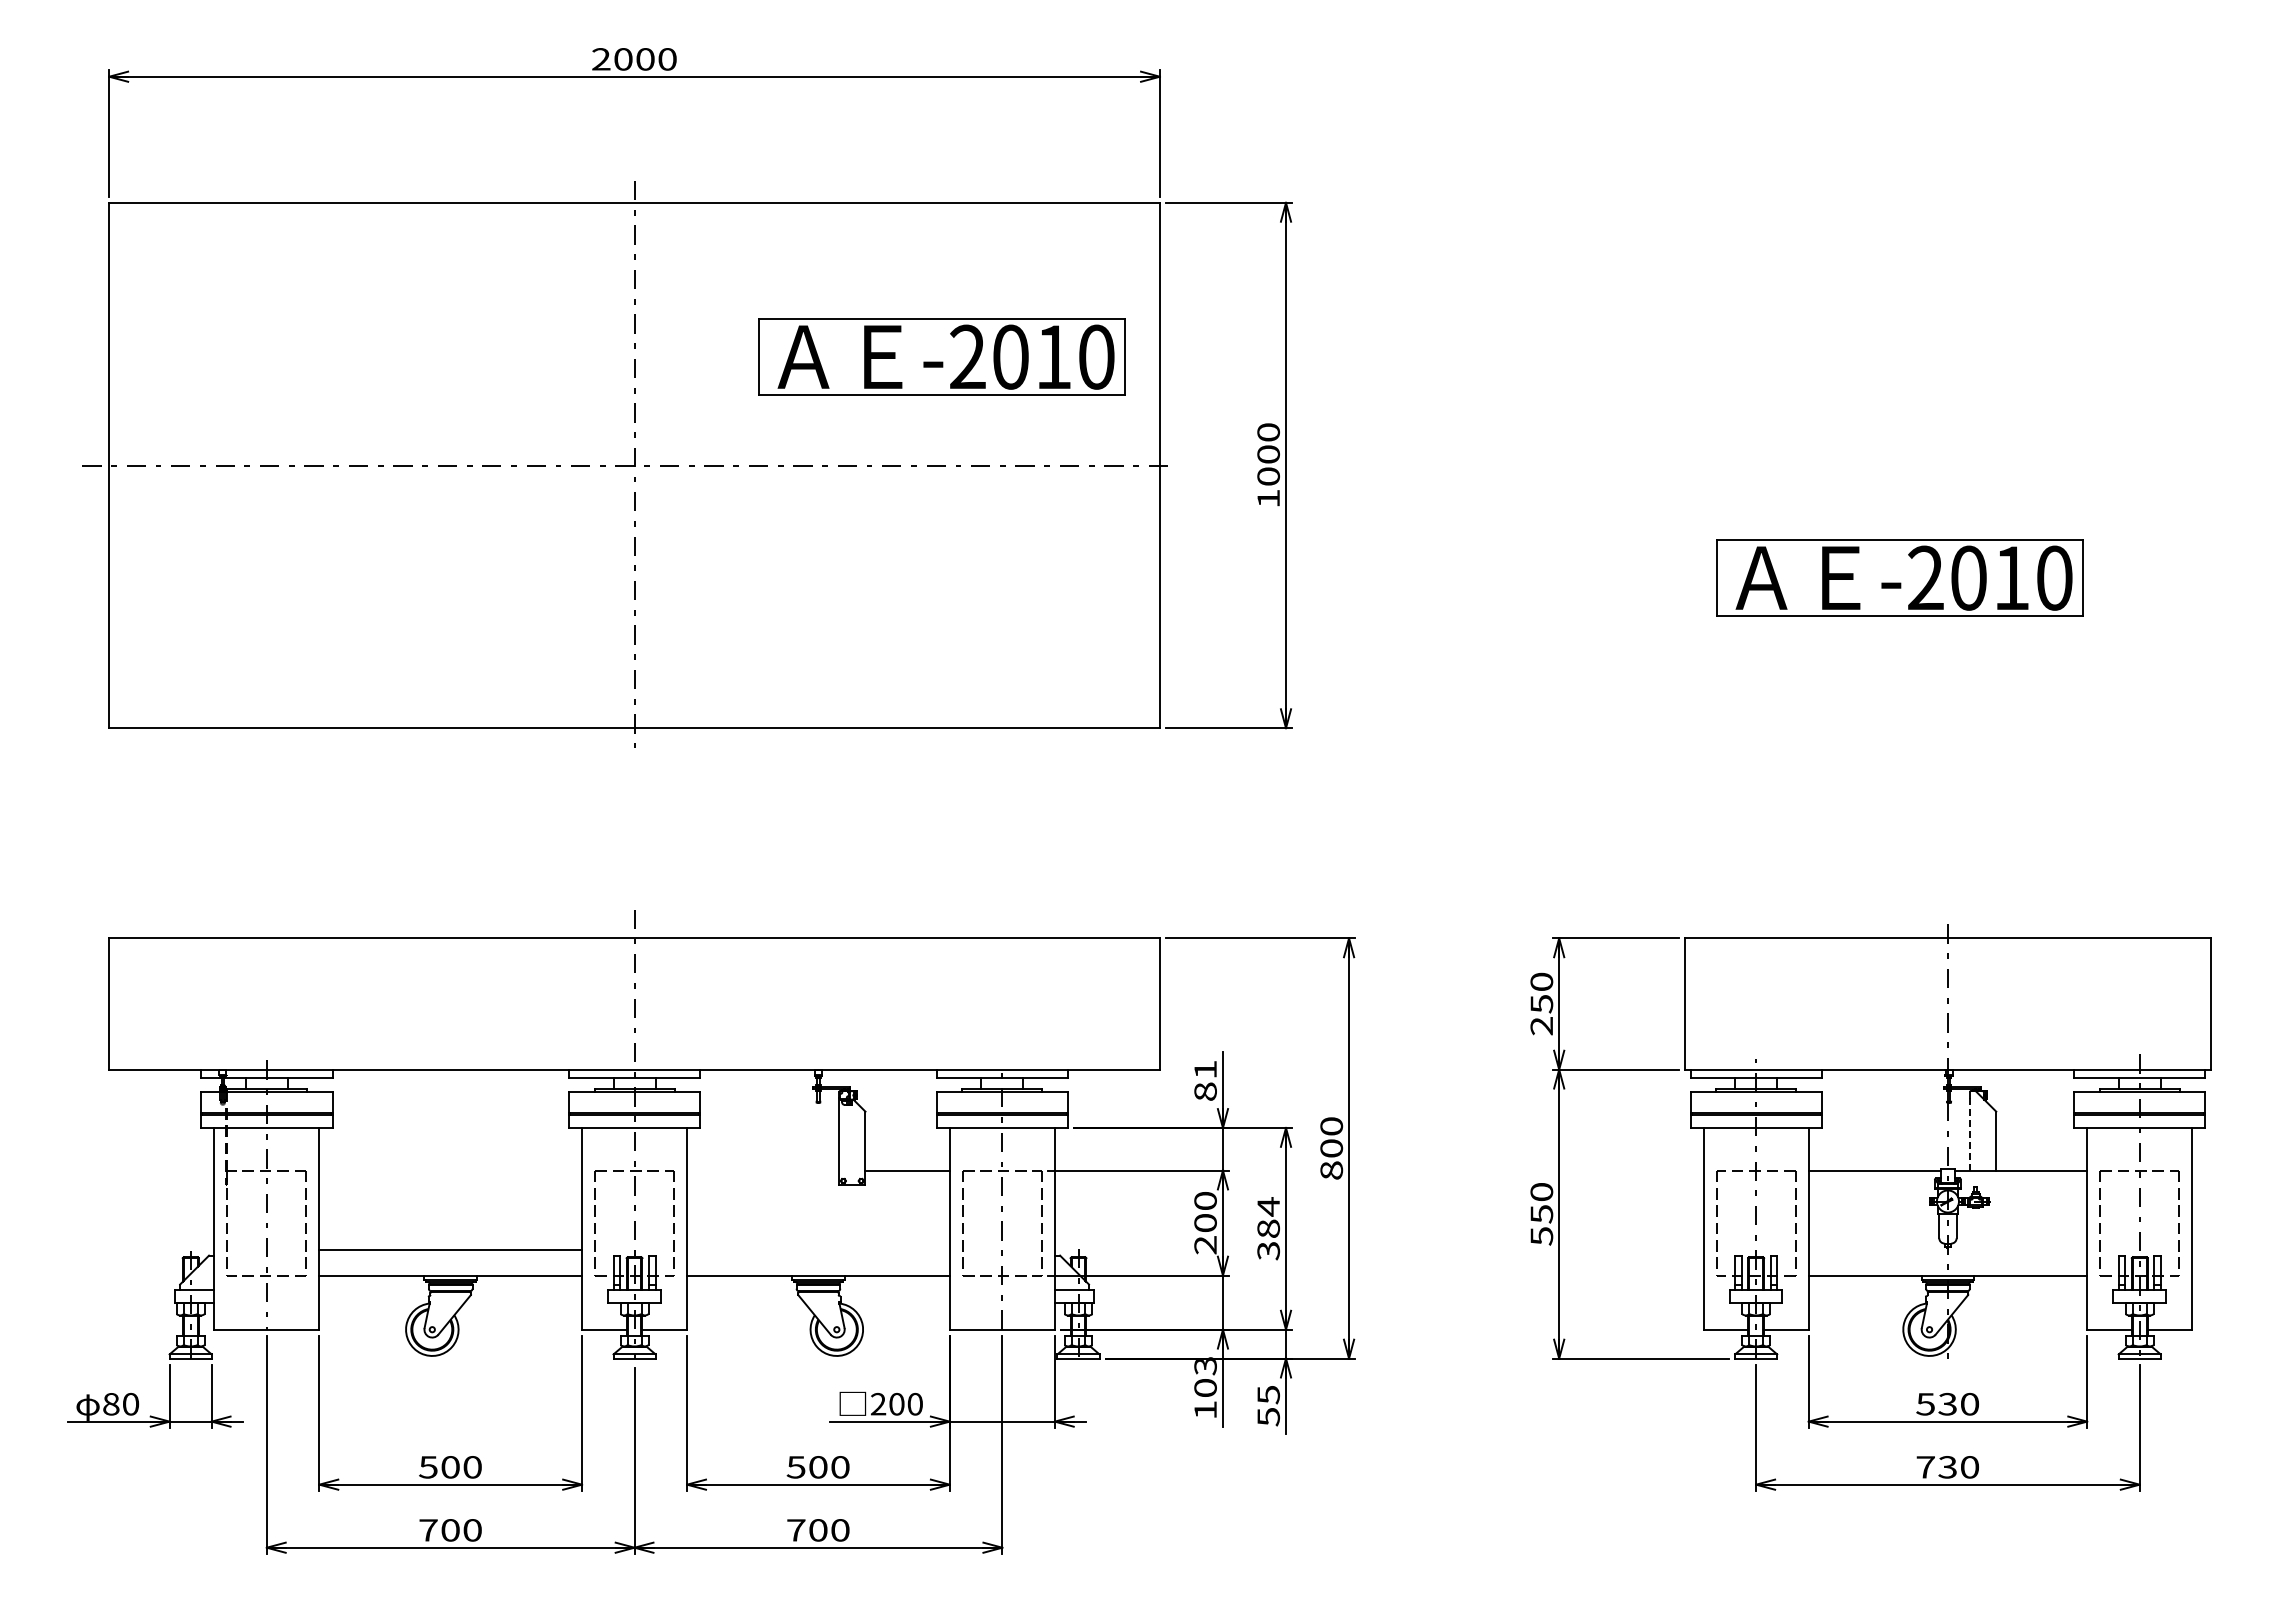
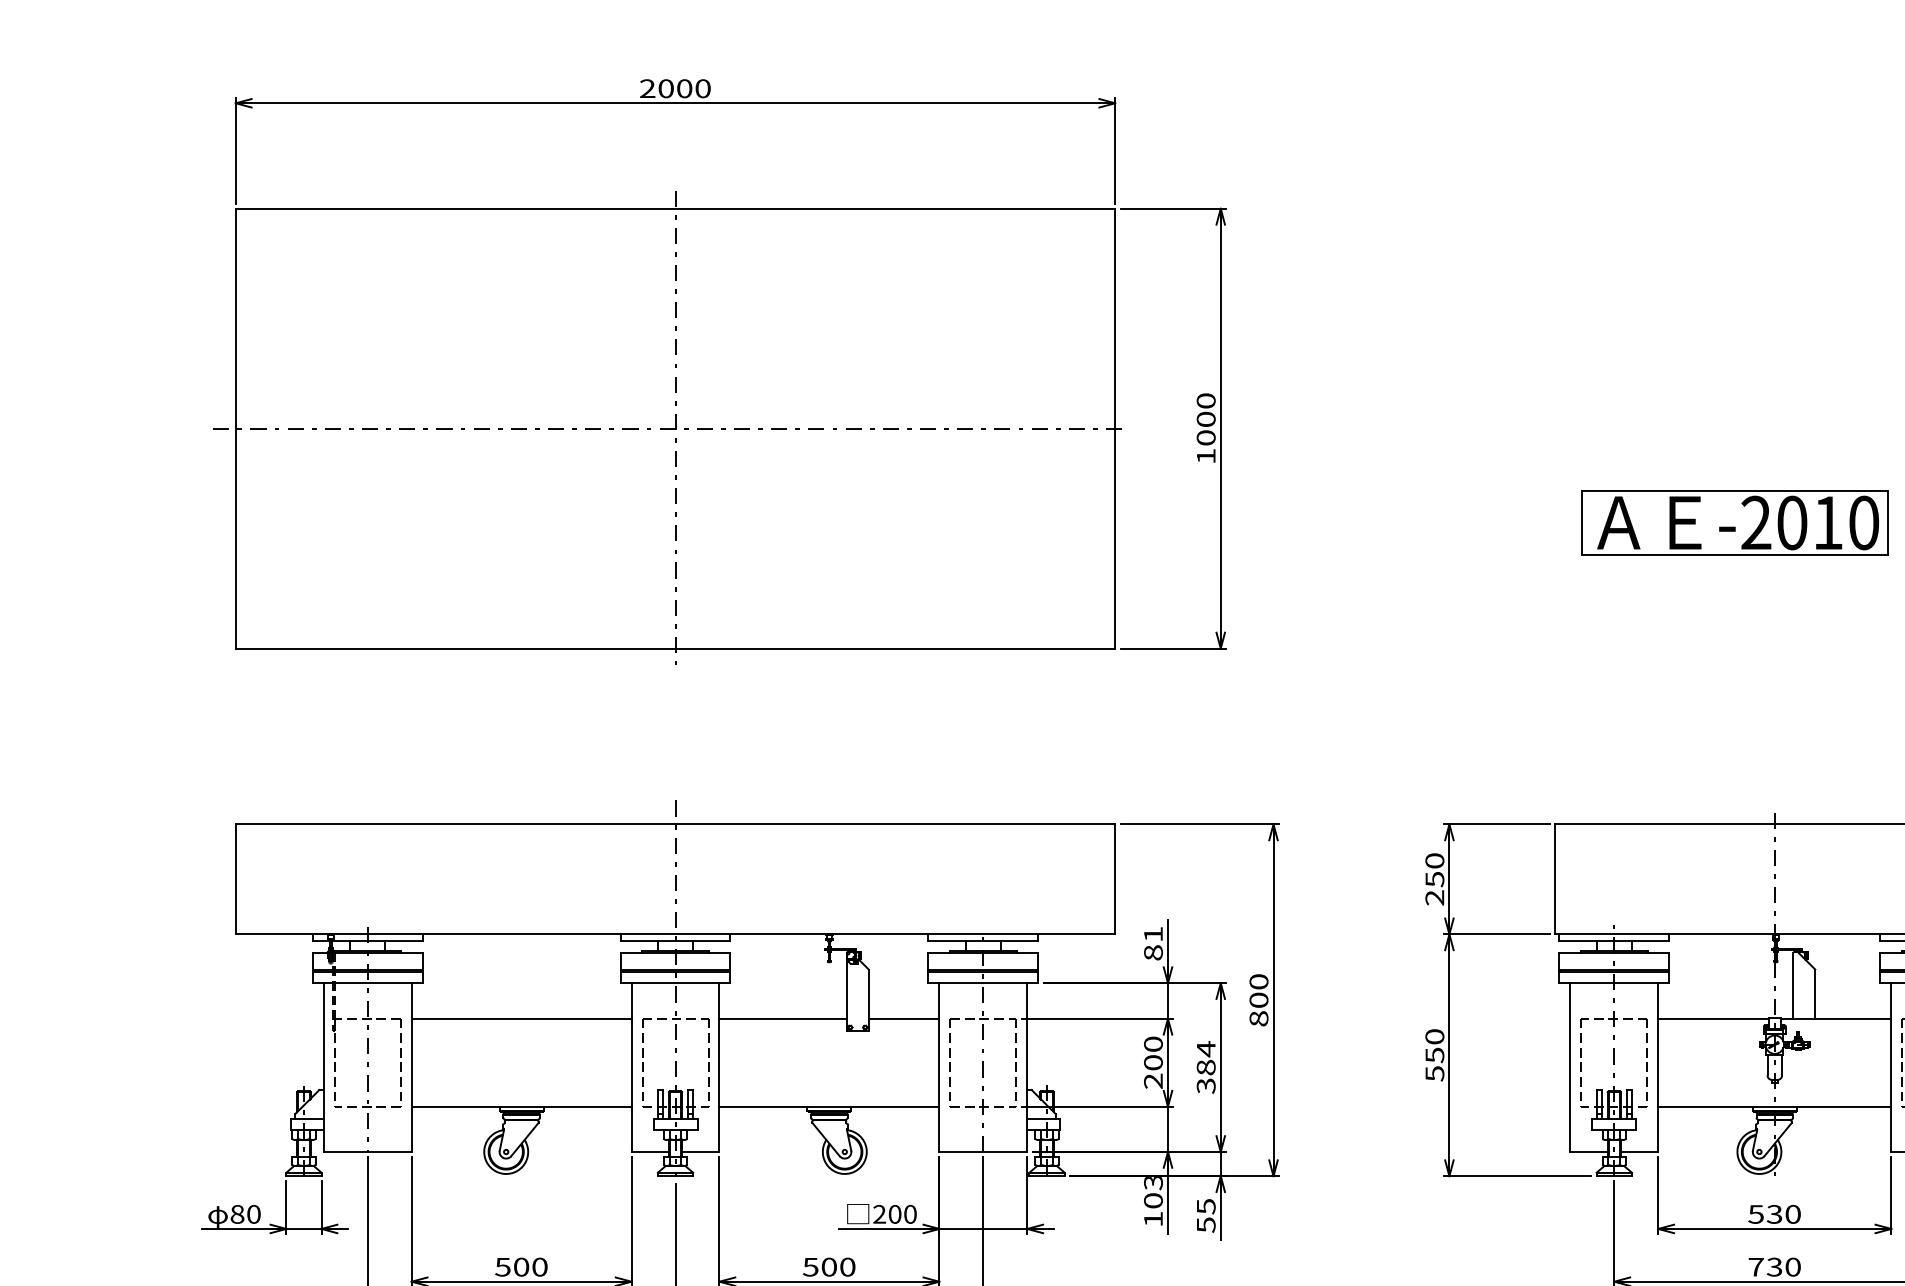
part: (941, 356) -> (932, 337), removed
line: (1970, 1133) -> (1793, 987), dashed -> solid
line: (763, 1170) -> (783, 1018), added
line: (450, 1249) -> (521, 1018), moved

